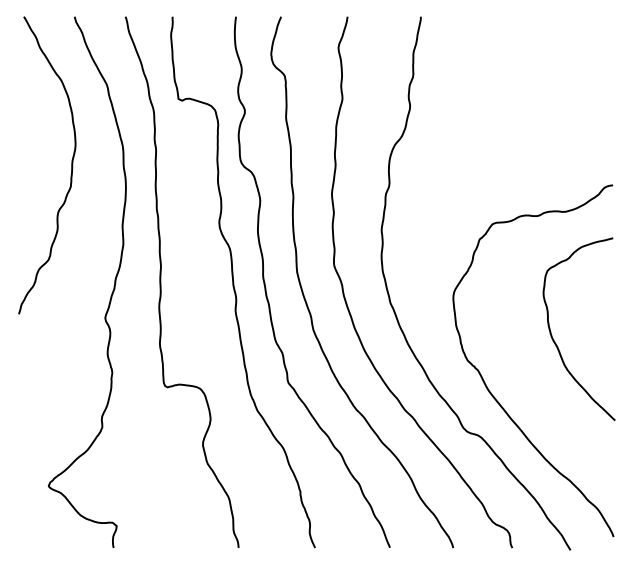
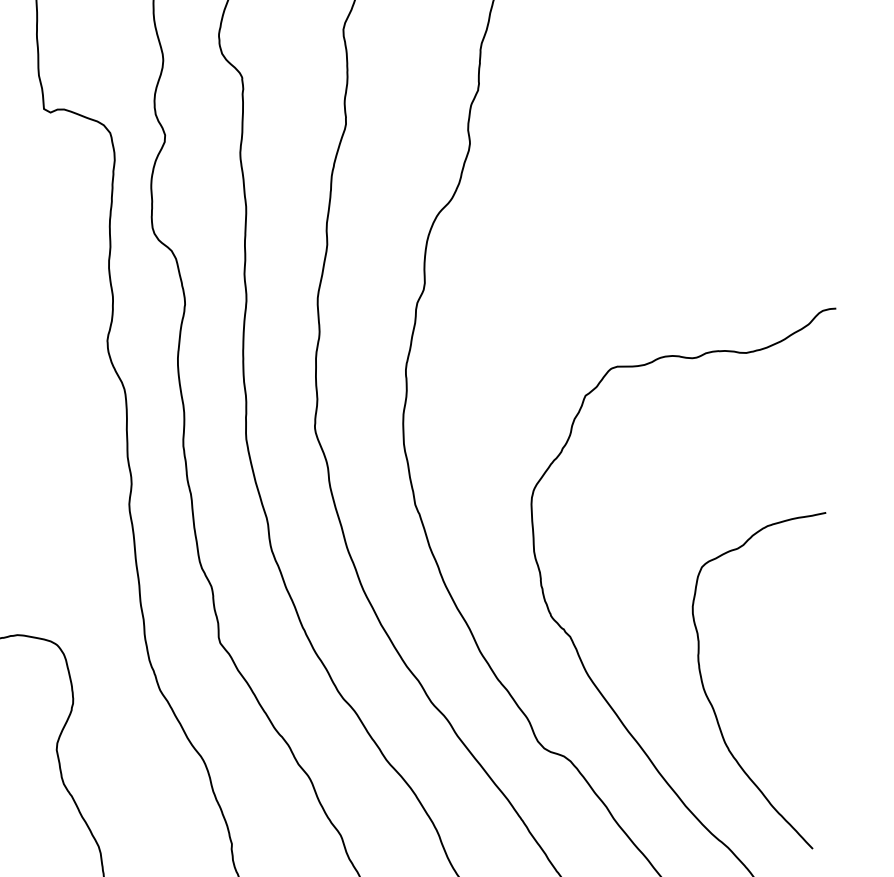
curve: (555, 341) -> (710, 697), moved

